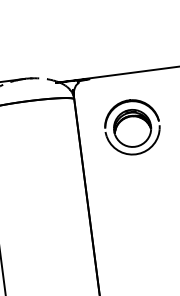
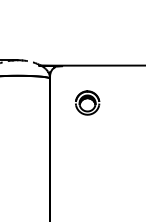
part: (132, 126) -> (87, 102), size x0.62

